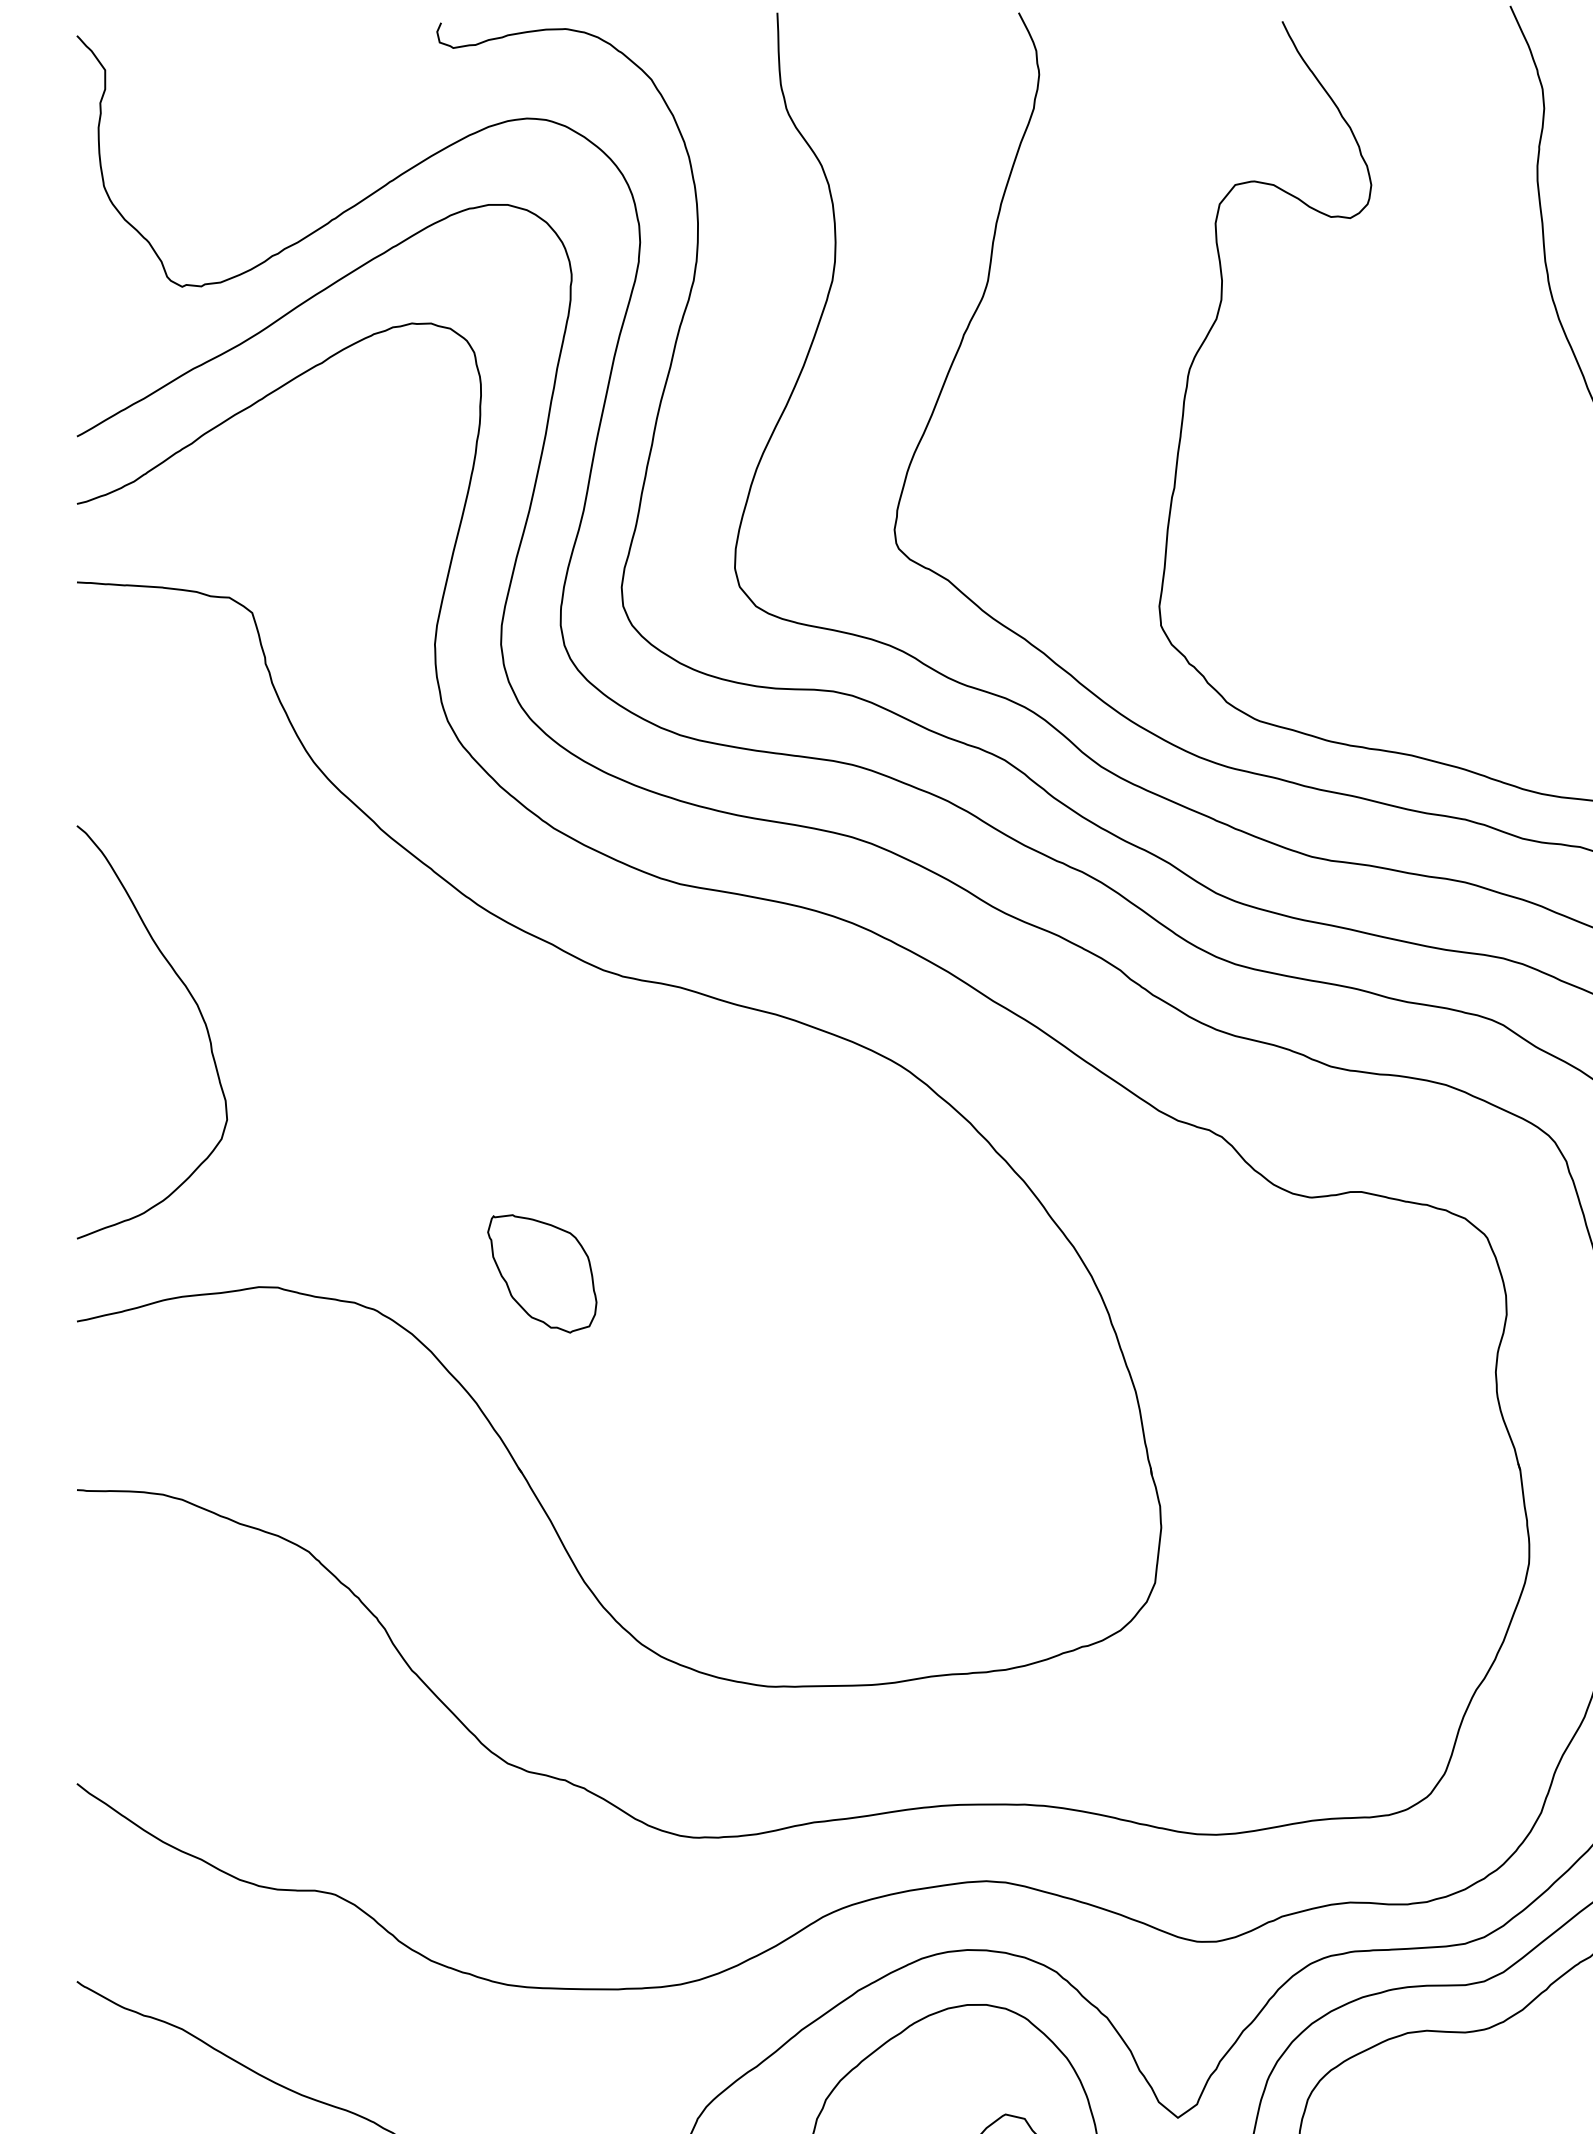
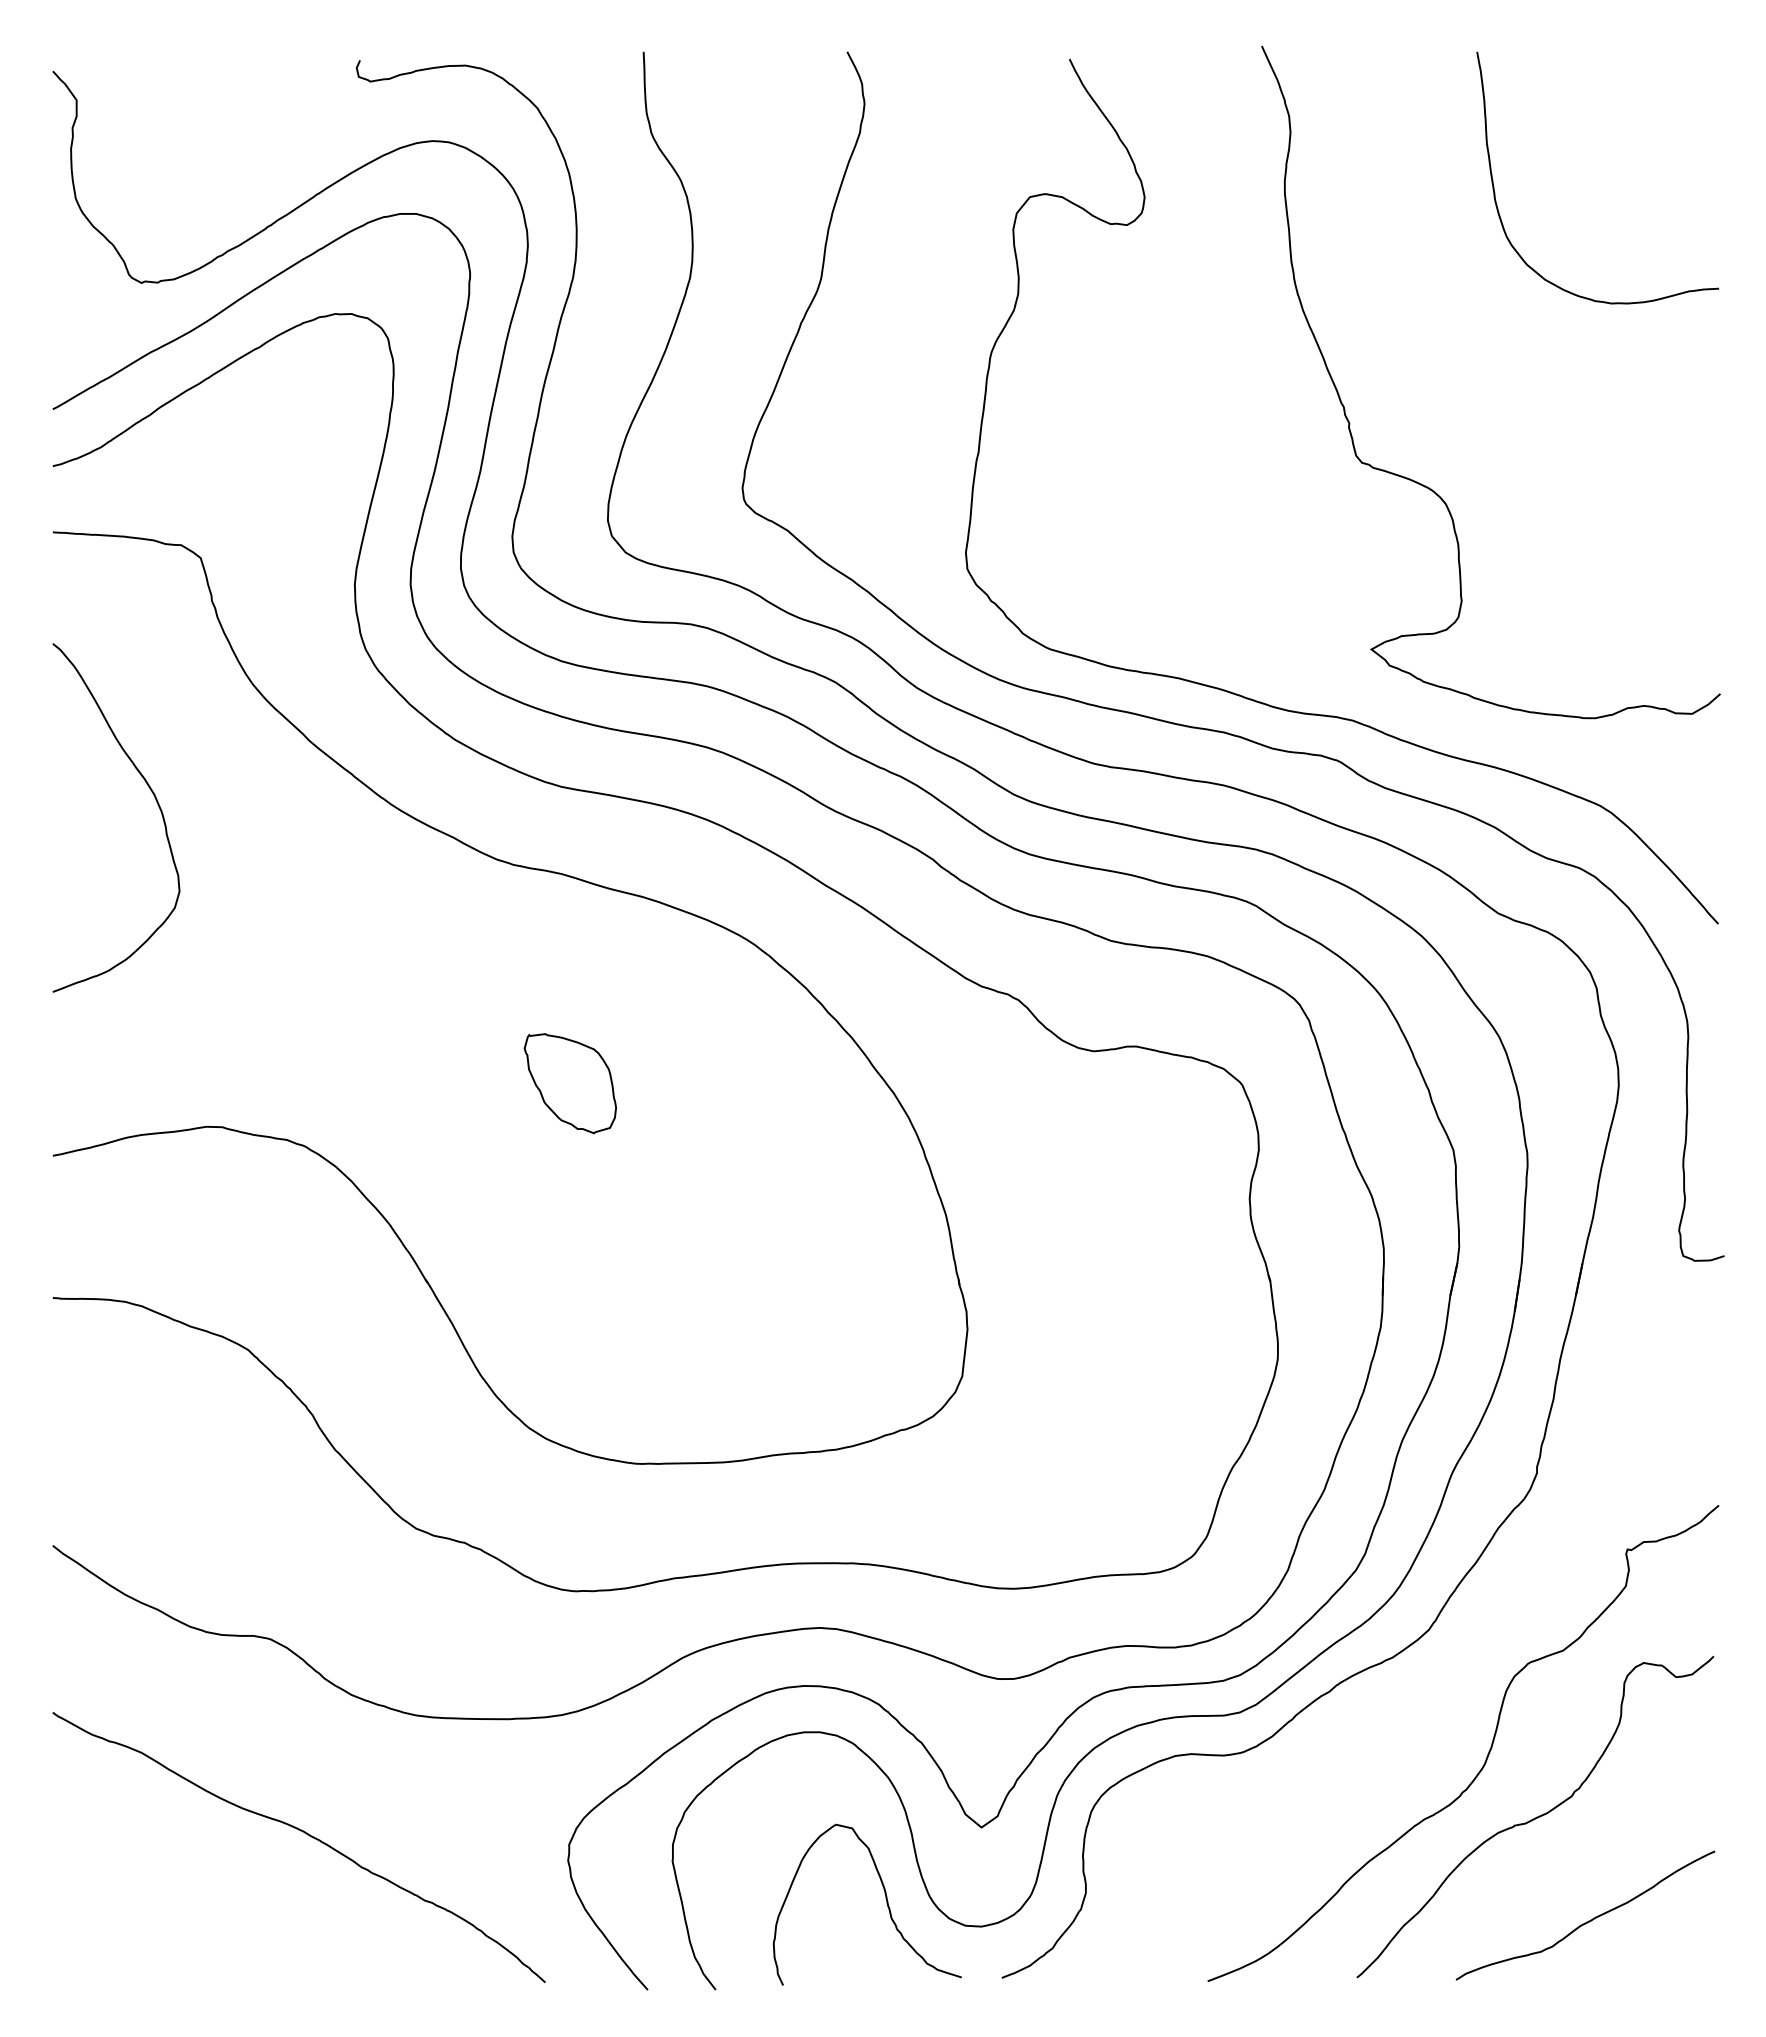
curve: (198, 1011) -> (155, 800), moved
part: (541, 1273) -> (569, 1083), moved

